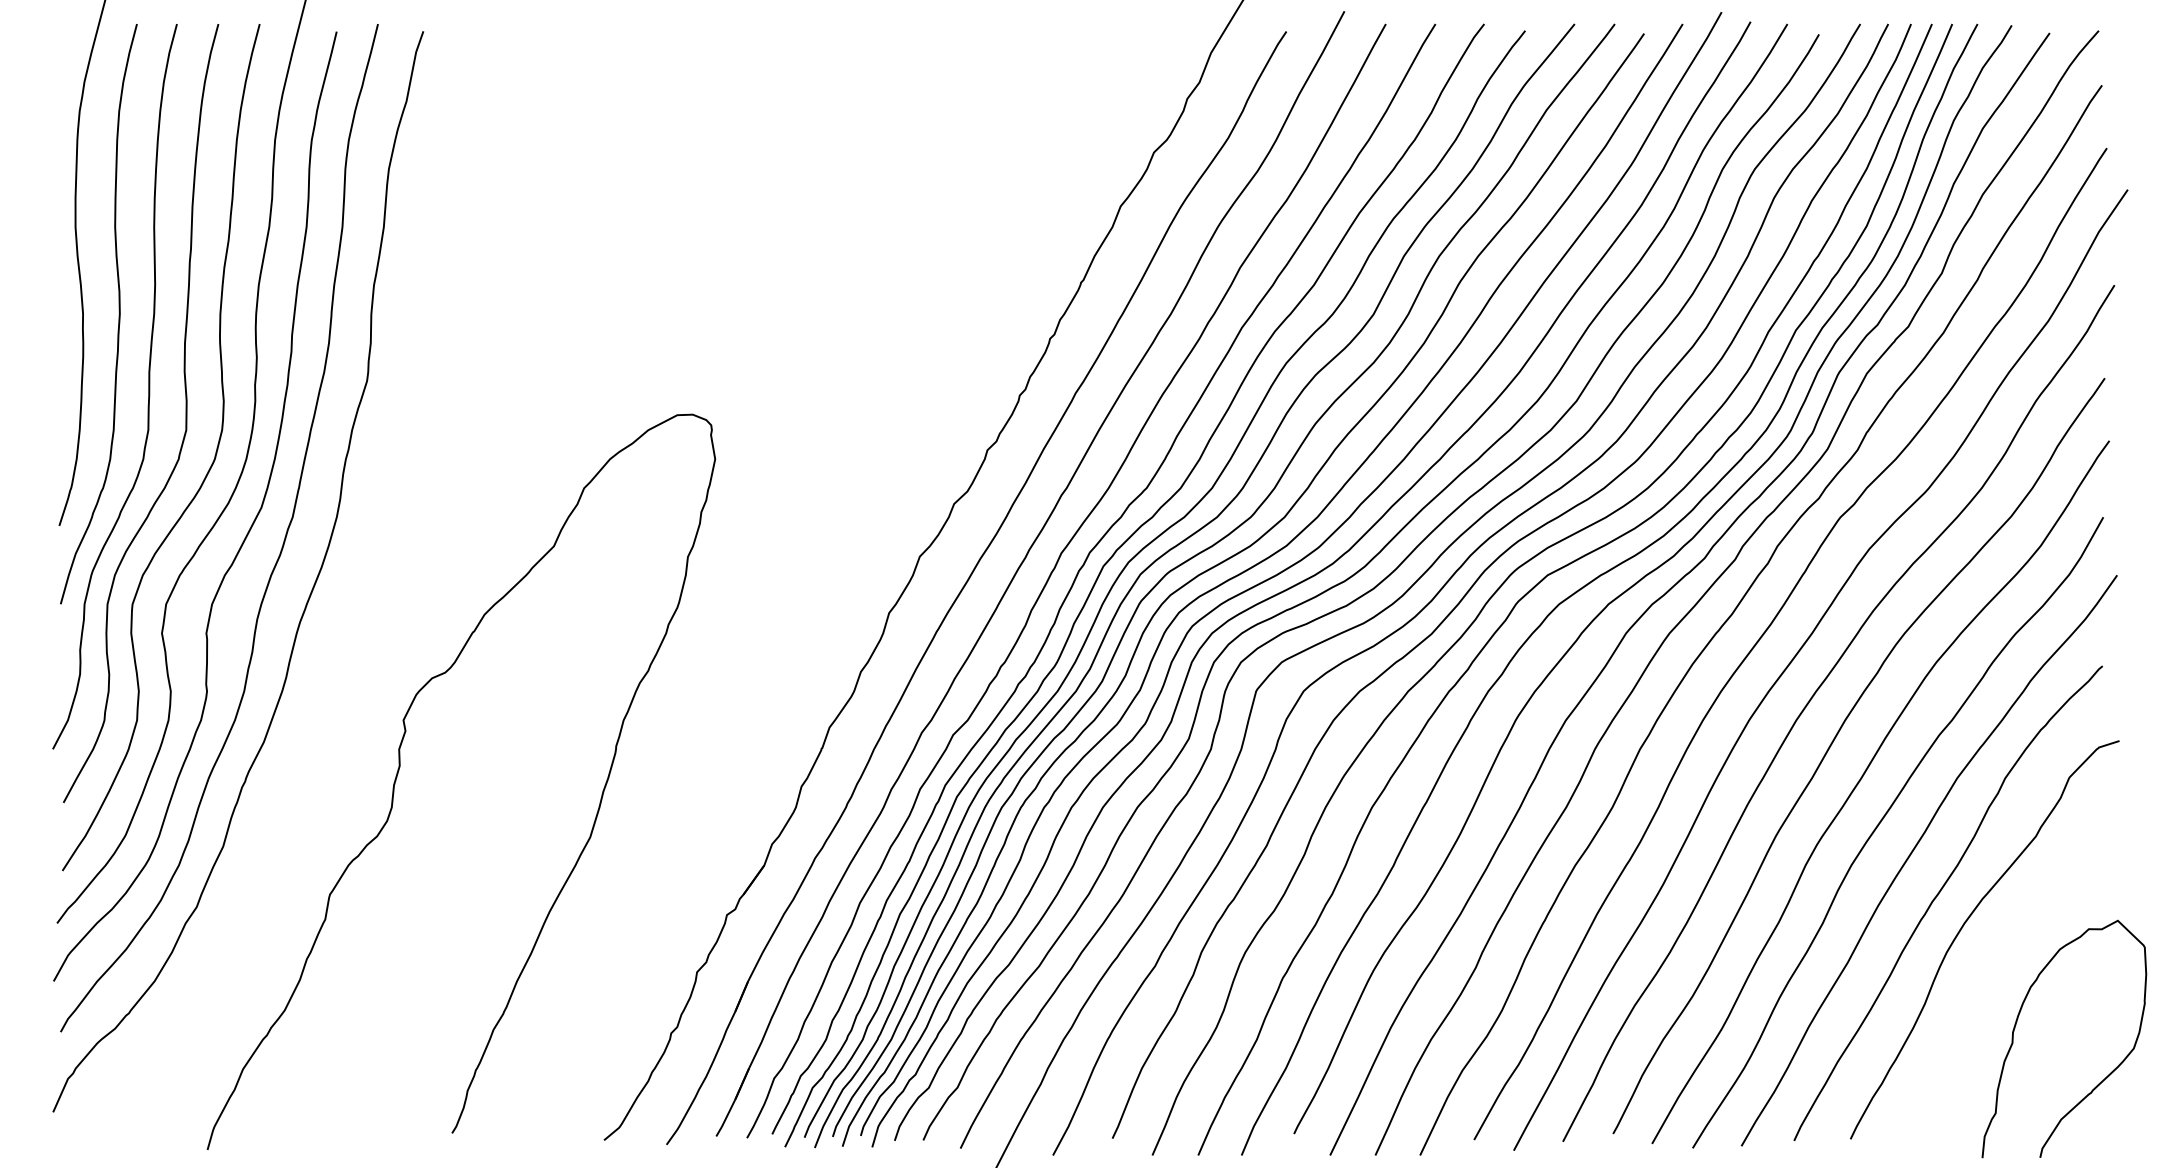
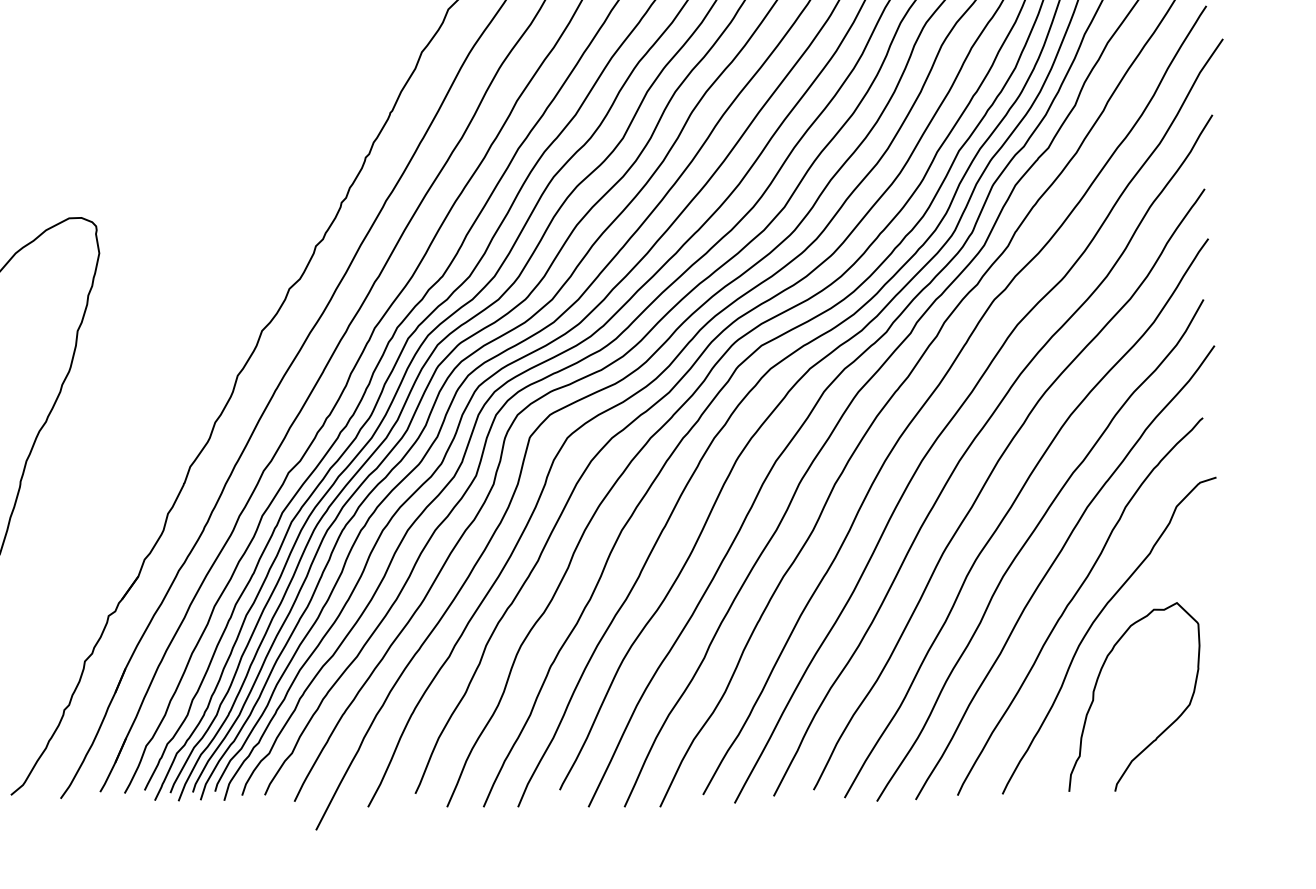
curve: (2017, 1022) -> (1097, 683), moved

